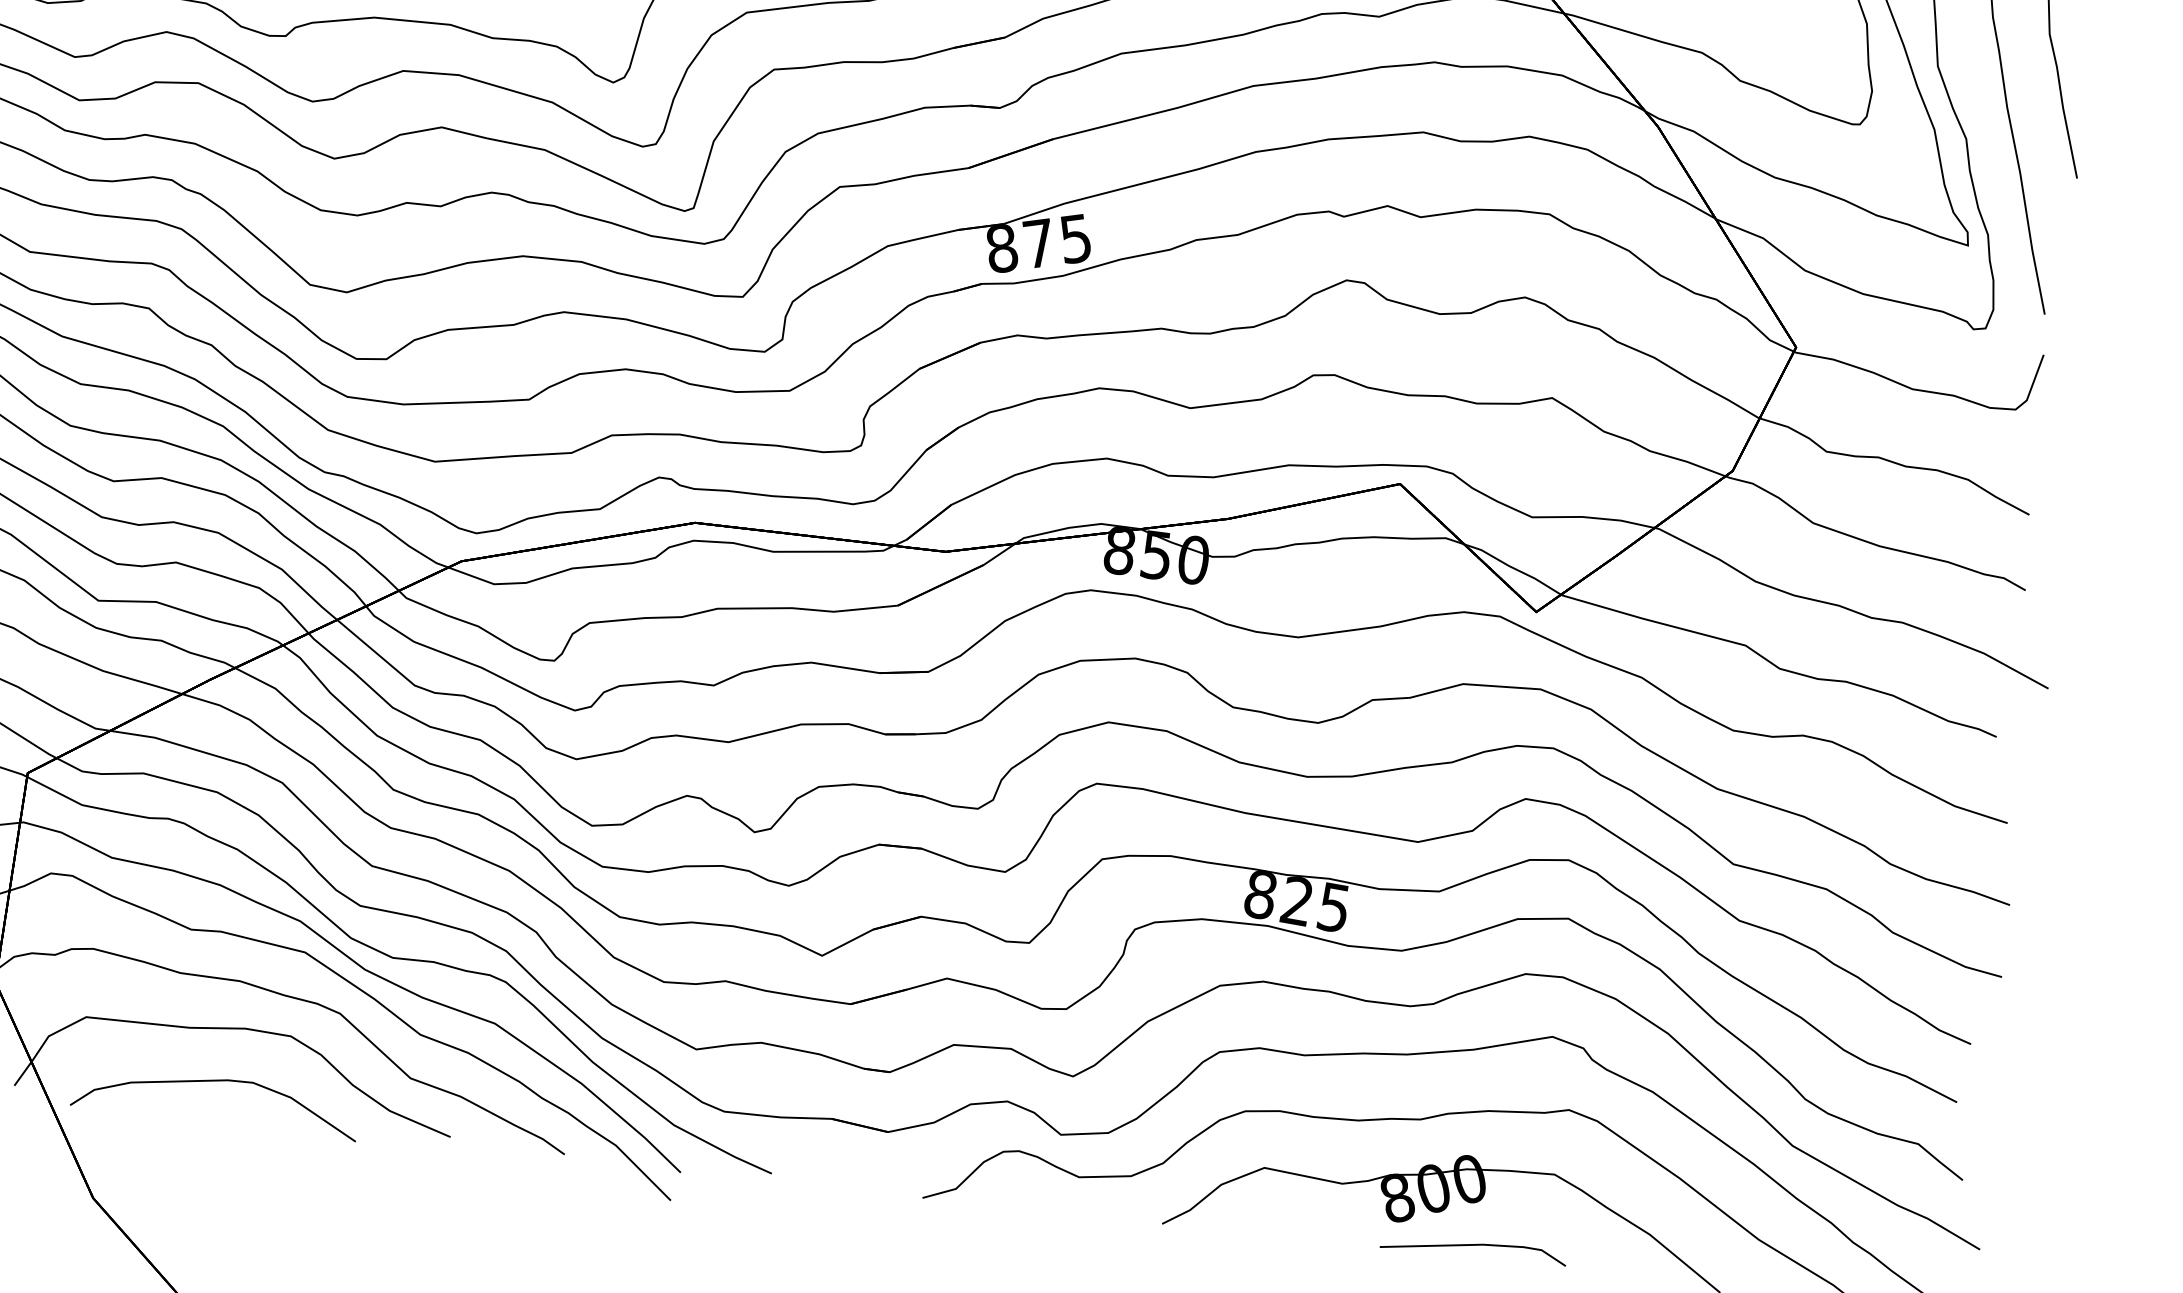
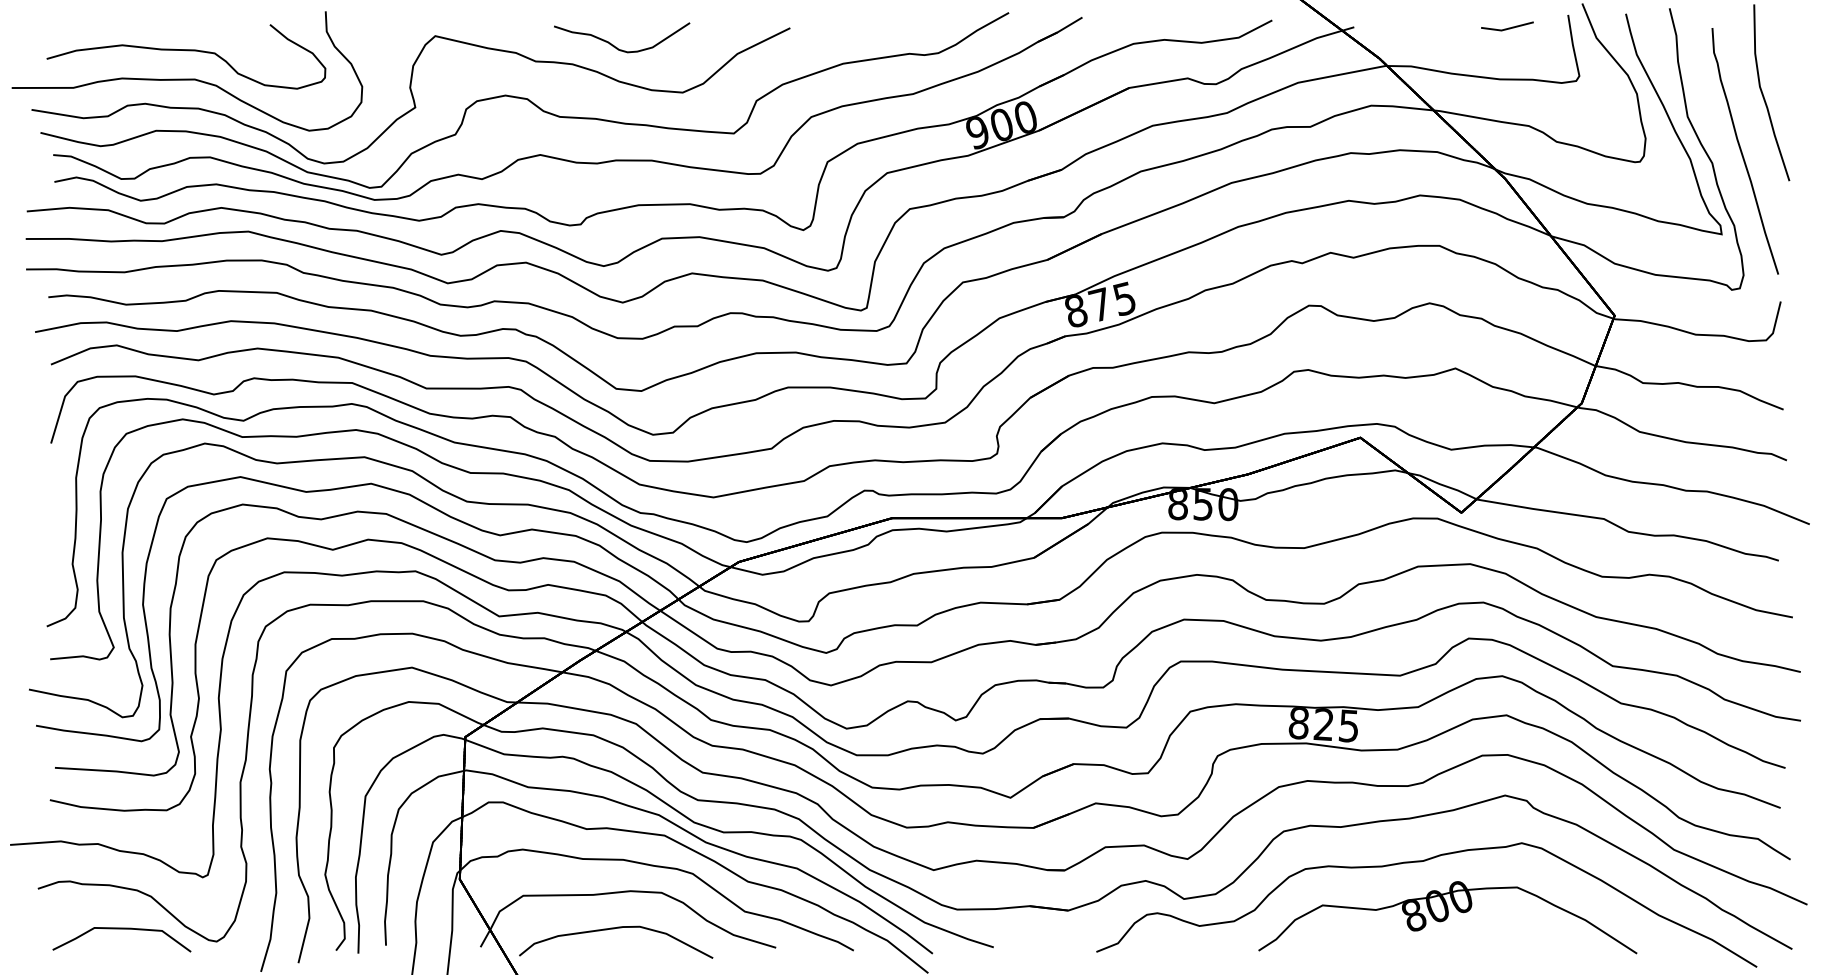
line: (1473, 1246) -> (1468, 941), removed

